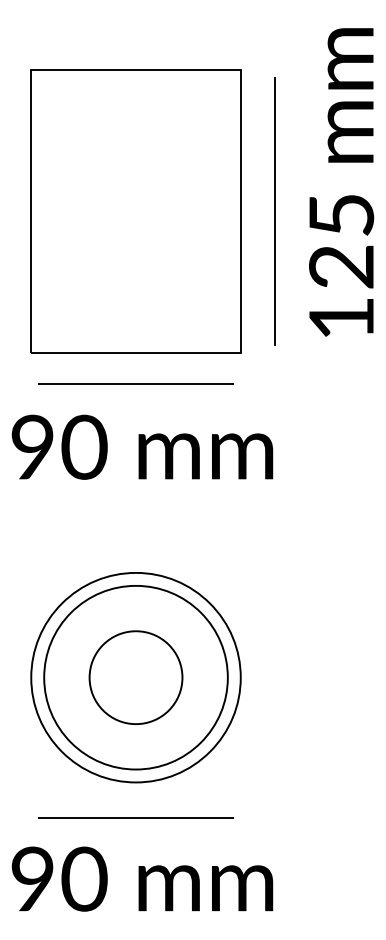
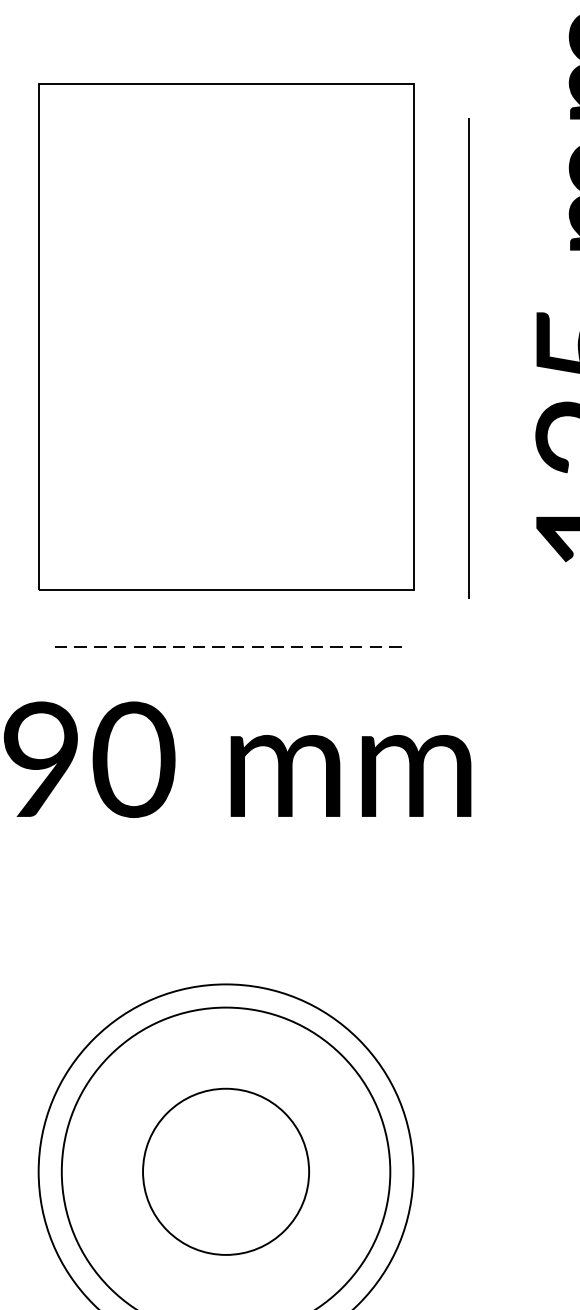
line: (274, 211) -> (468, 359), moved
line: (136, 384) -> (226, 647), solid -> dashed

